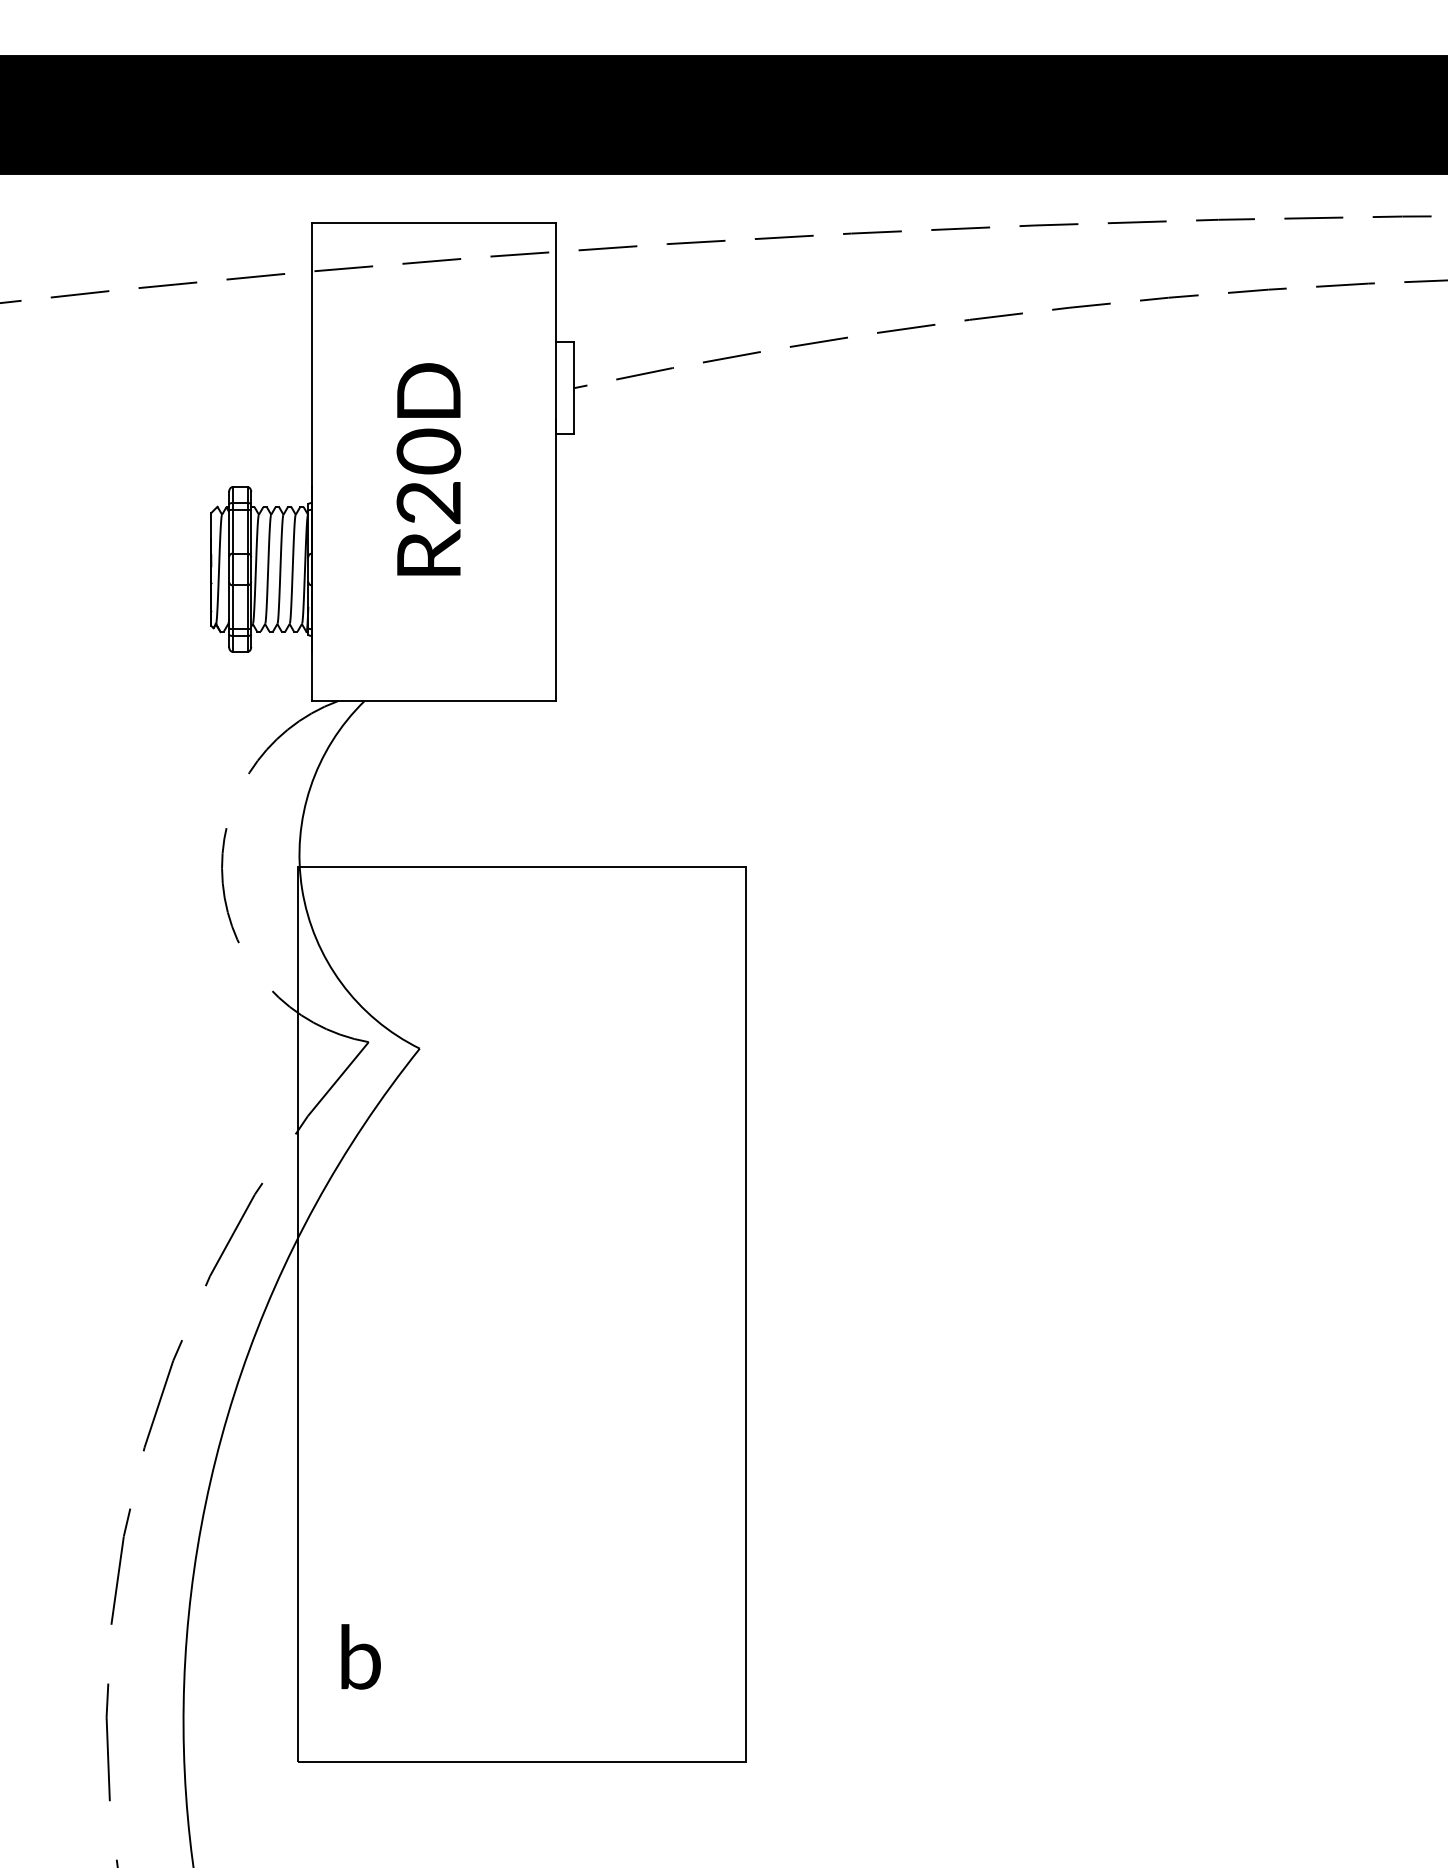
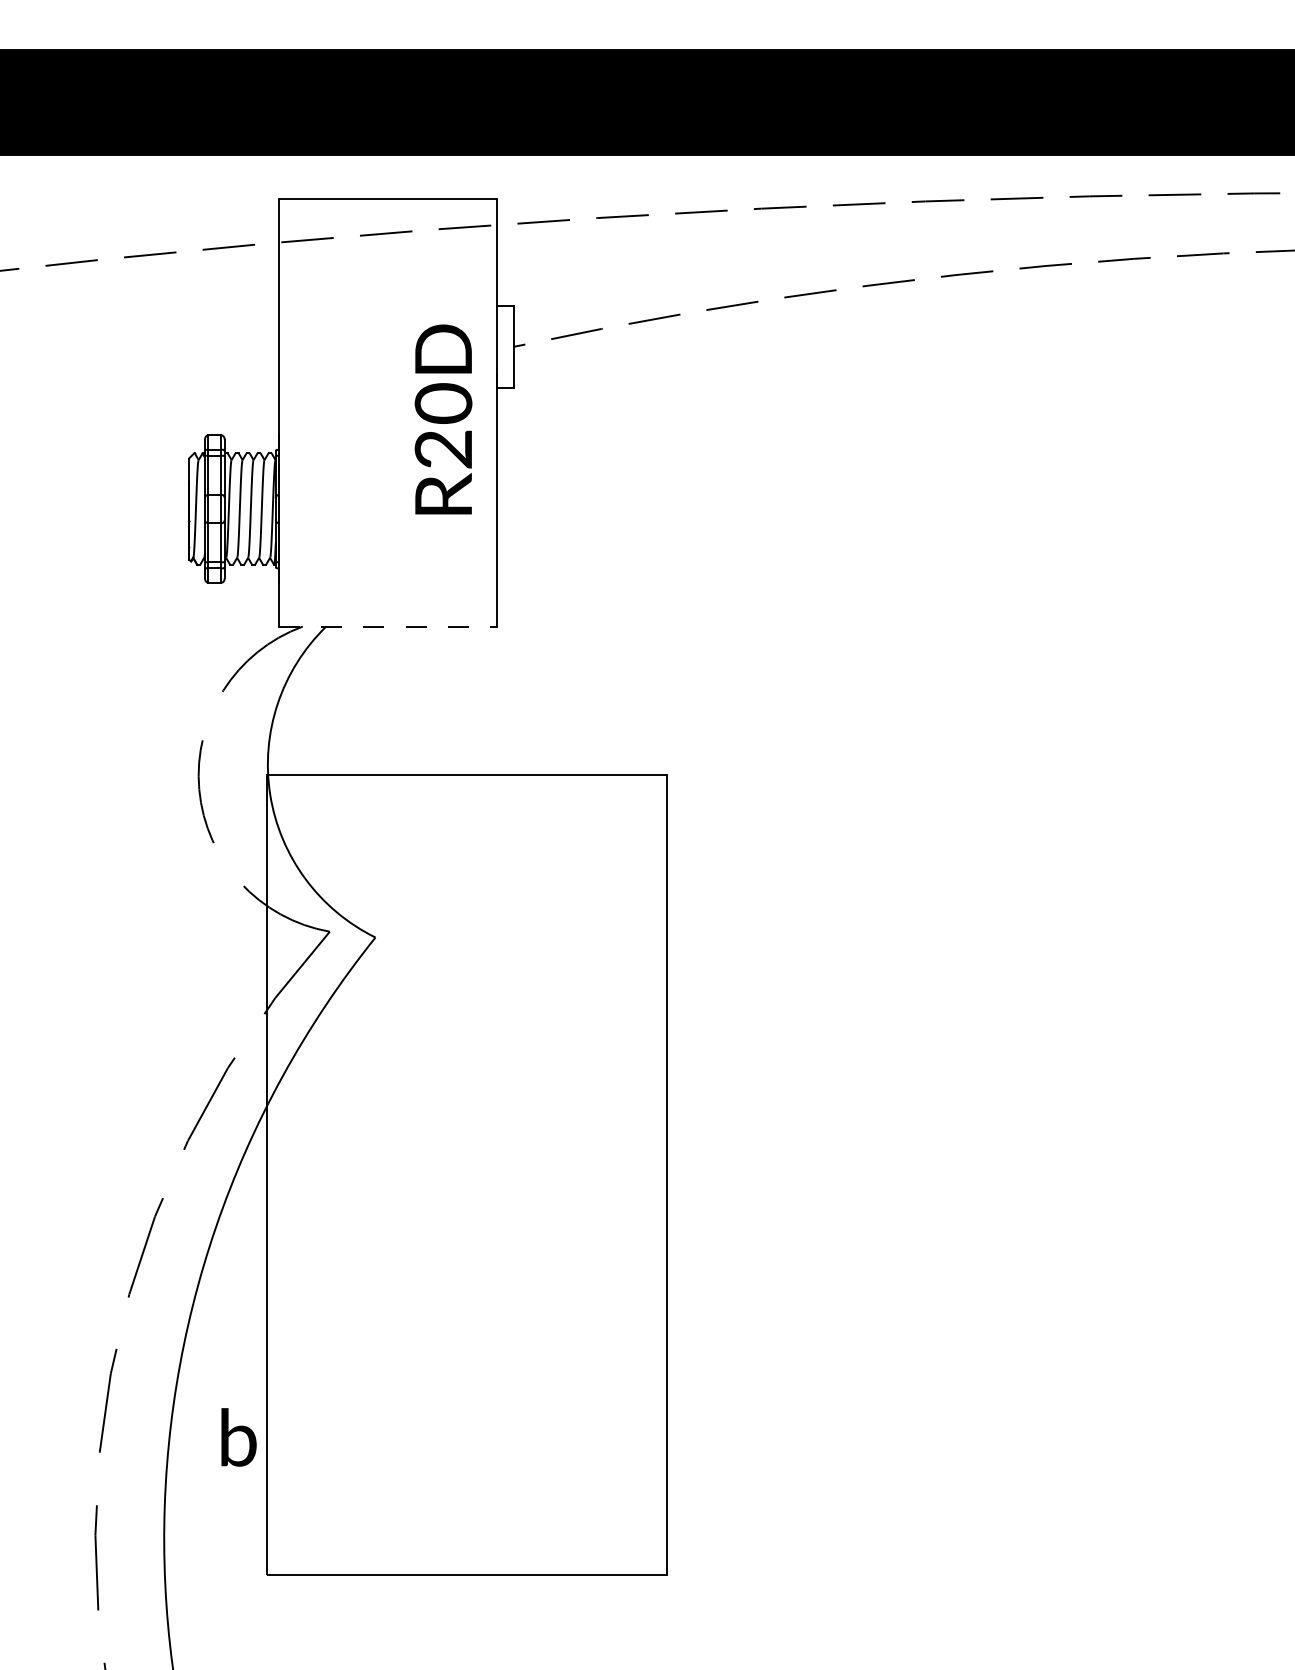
text: (428, 469) -> (443, 419), moved
line: (434, 700) -> (388, 626), solid -> dashed
text: (360, 1656) -> (238, 1437), moved

